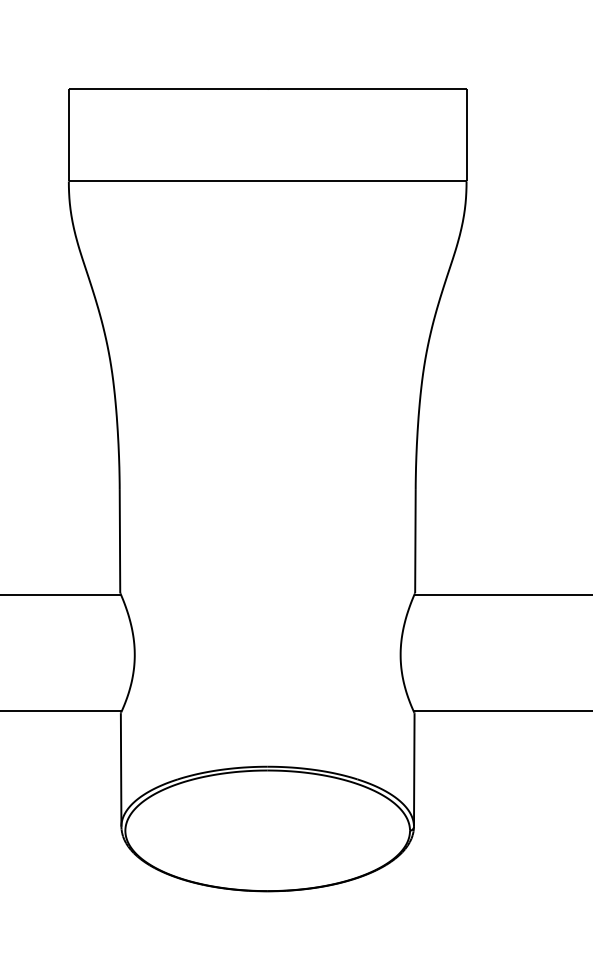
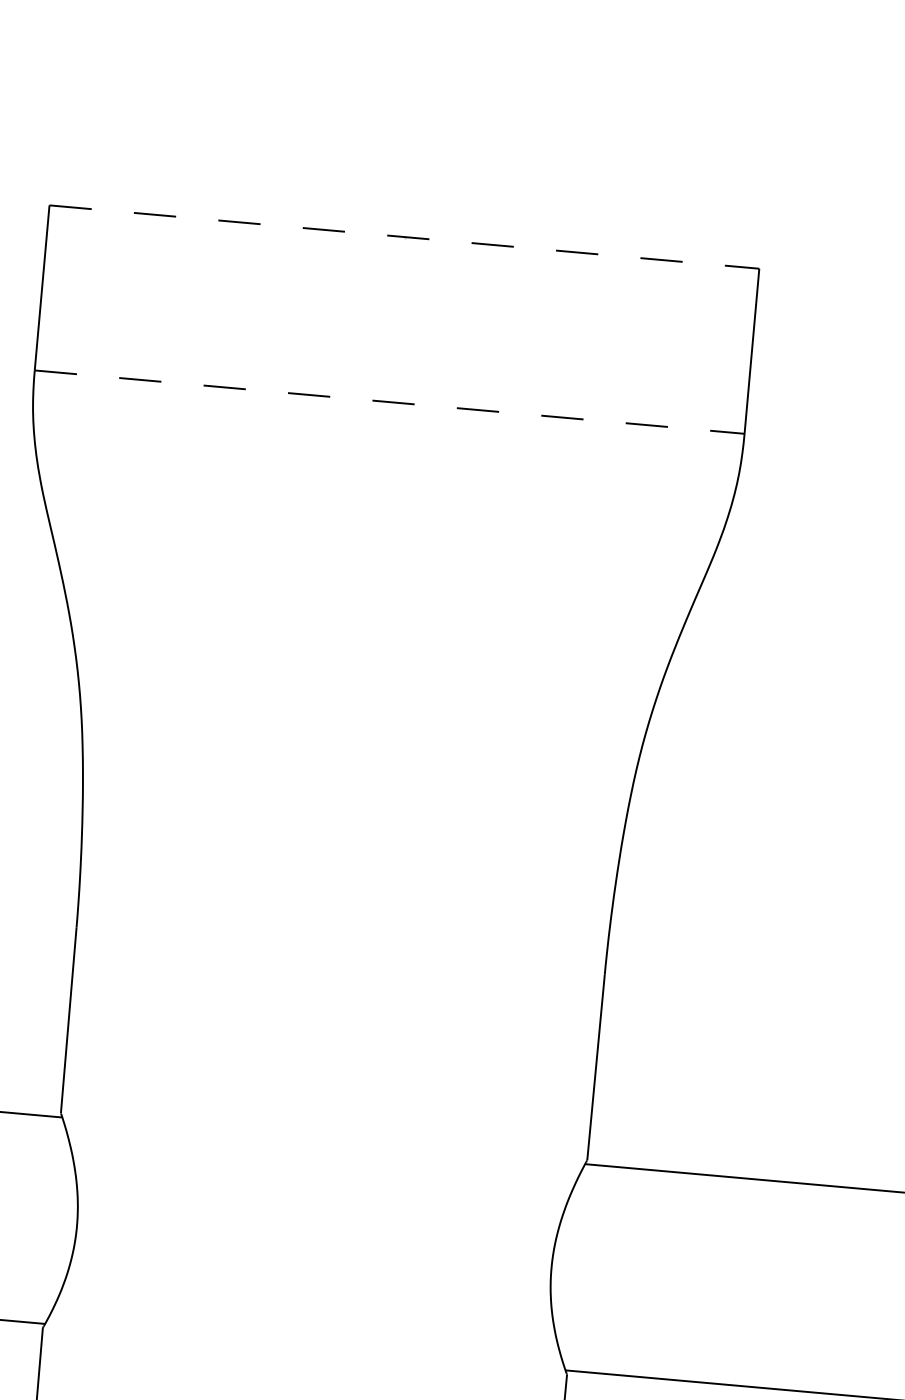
line: (267, 88) -> (404, 236), solid -> dashed
line: (267, 181) -> (389, 402), solid -> dashed

